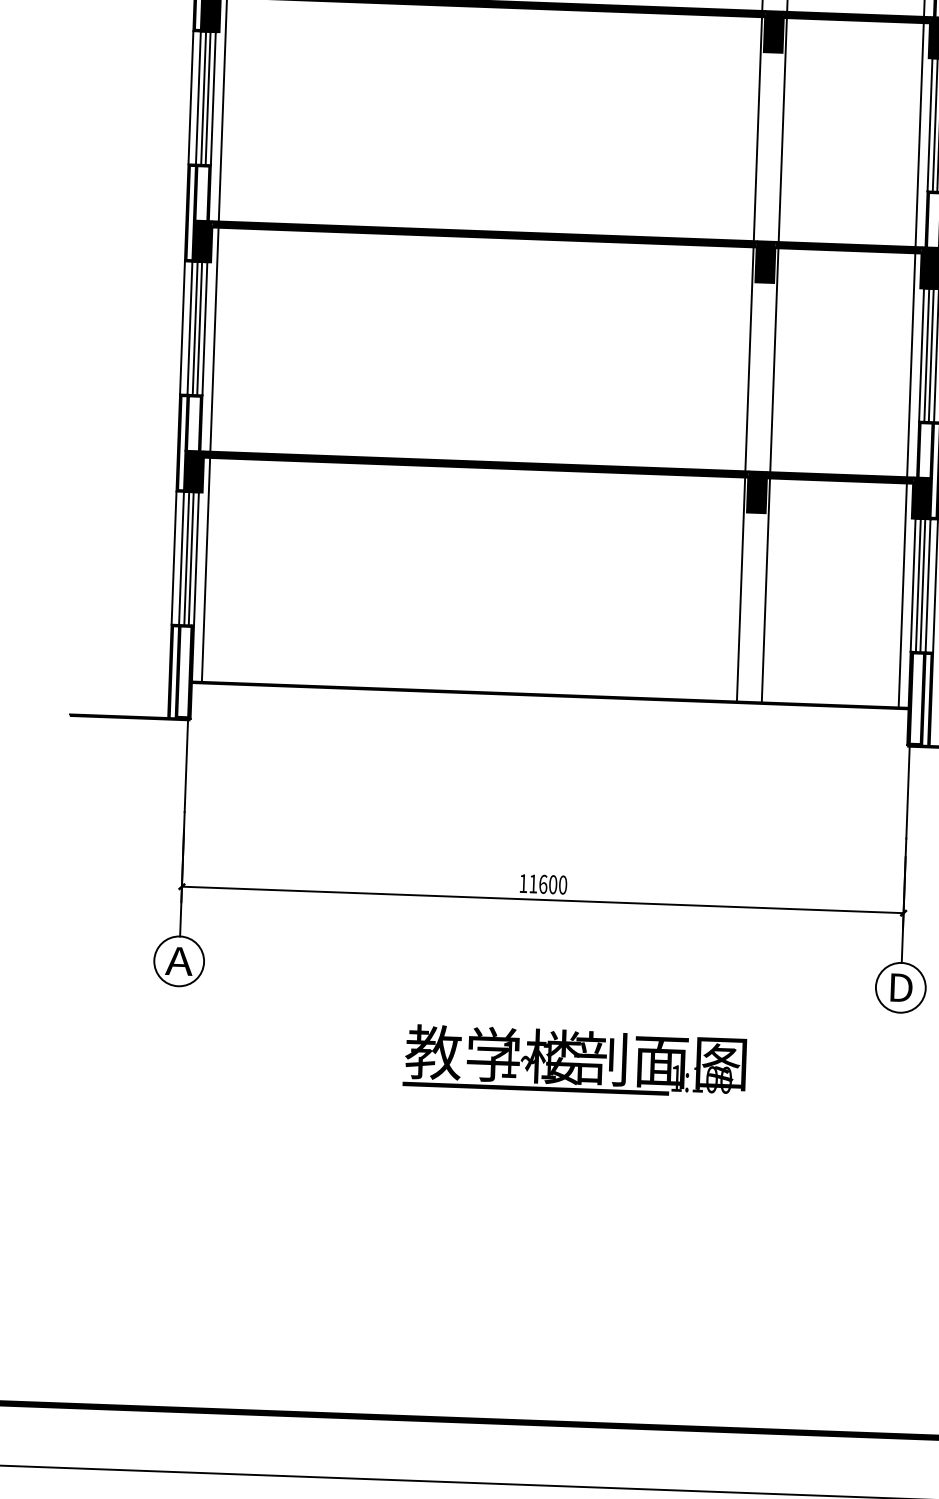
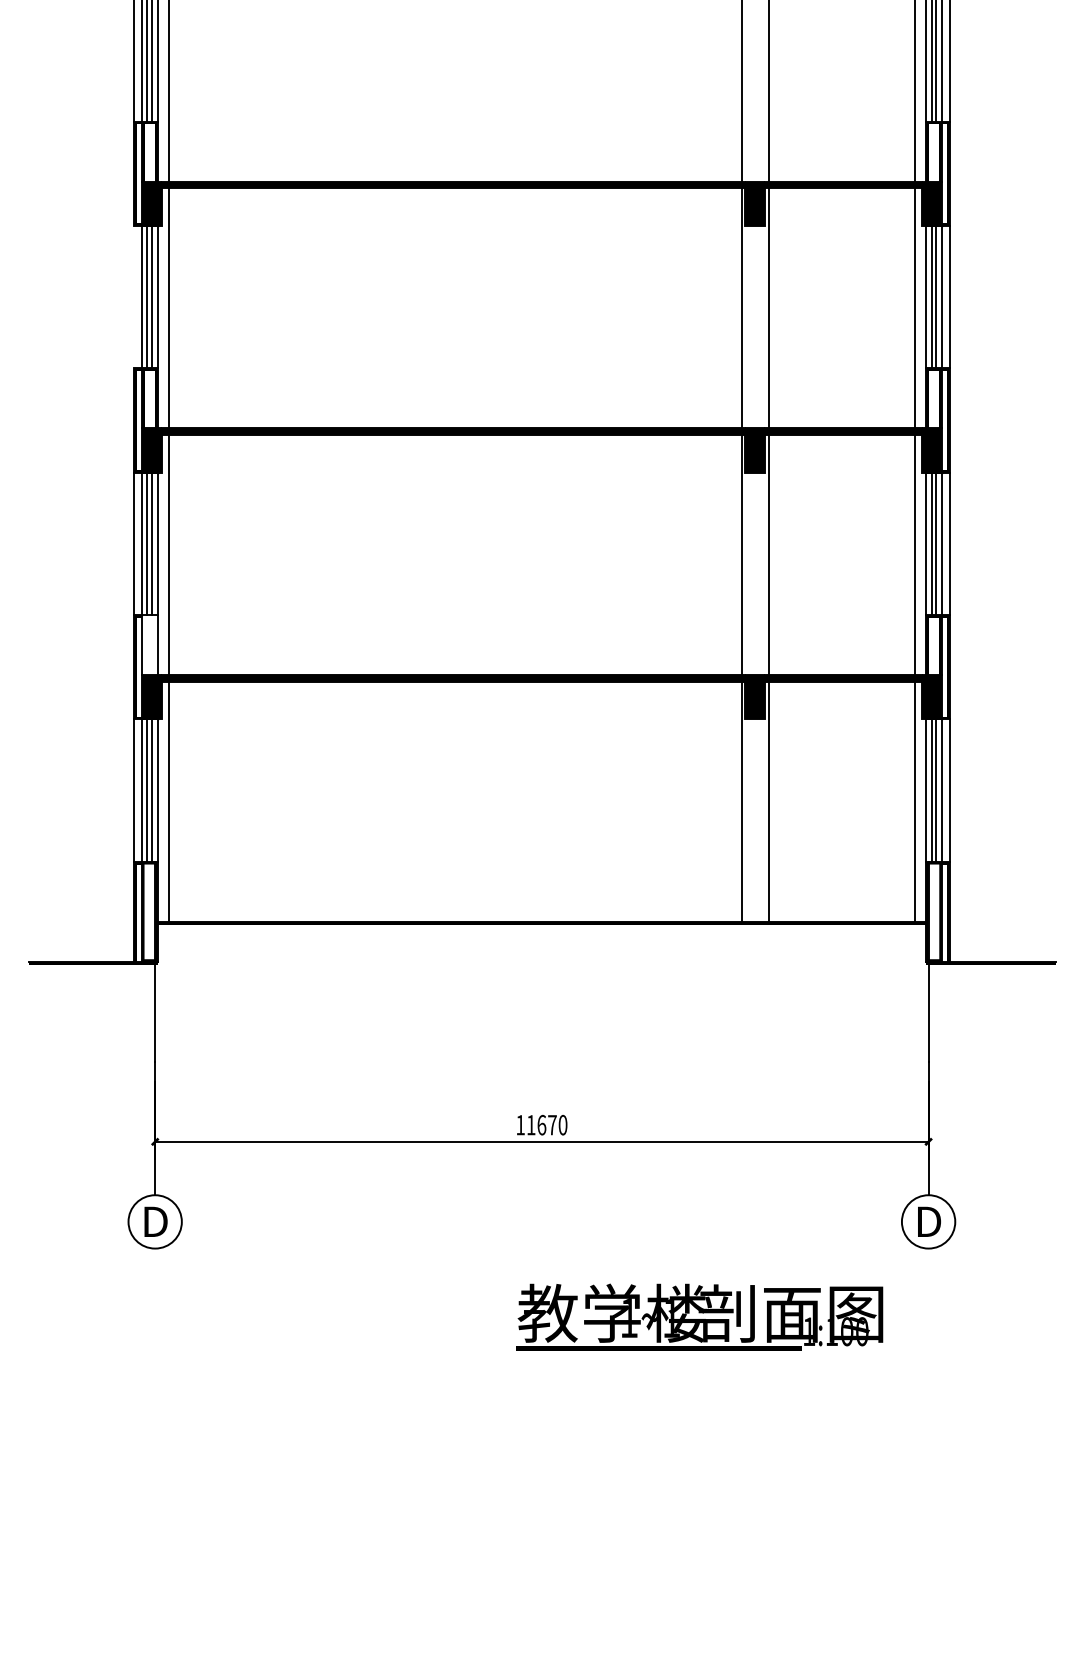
line: (190, 97) -> (133, 296), removed
fill: (193, 423) -> (149, 645), removed
text: (553, 884) -> (552, 1124), 11600 -> 11670
text: (178, 960) -> (154, 1221), A -> D
text: (574, 1060) -> (699, 1316), moved

